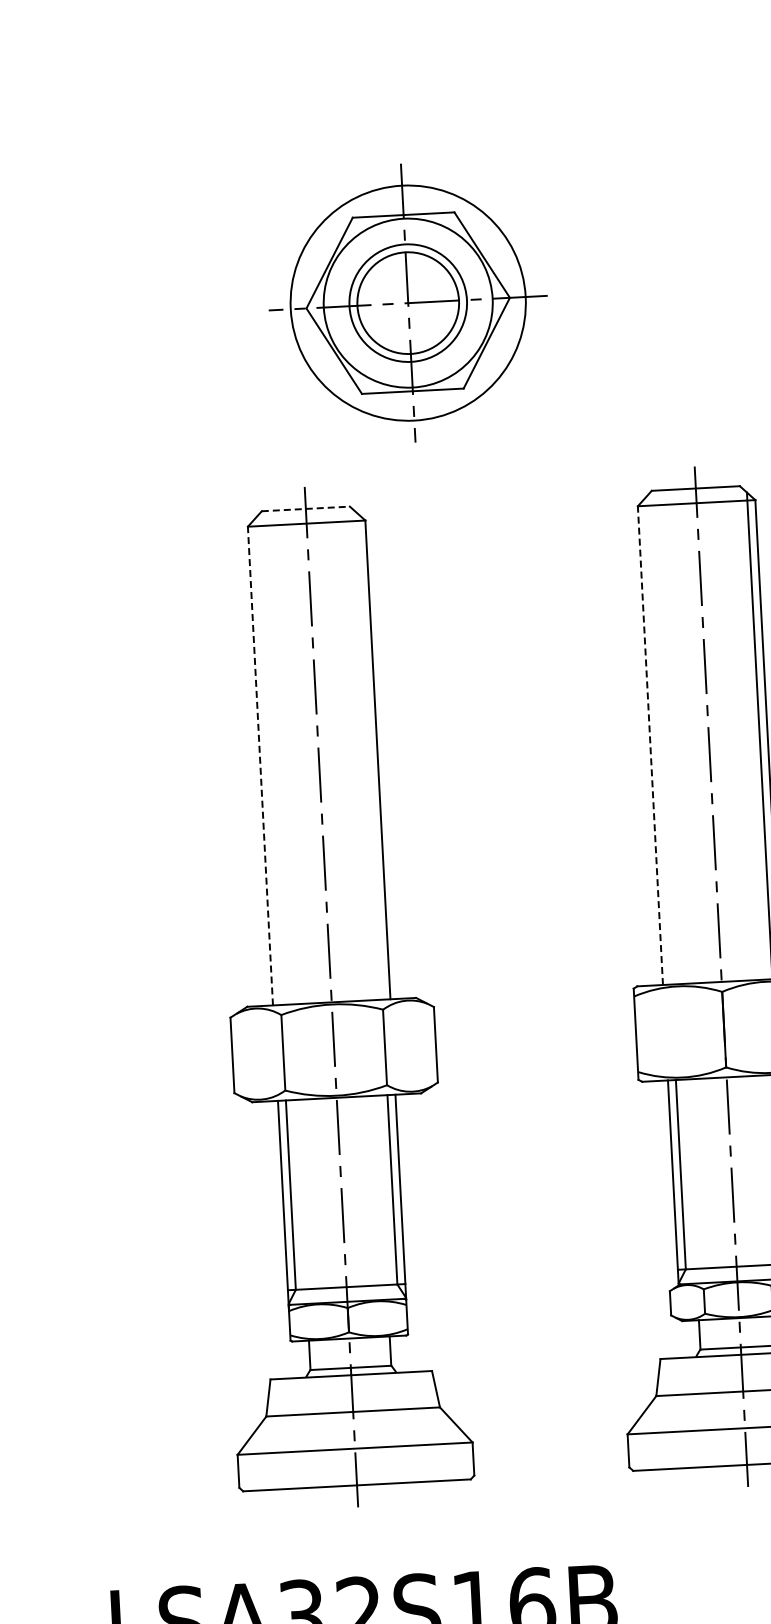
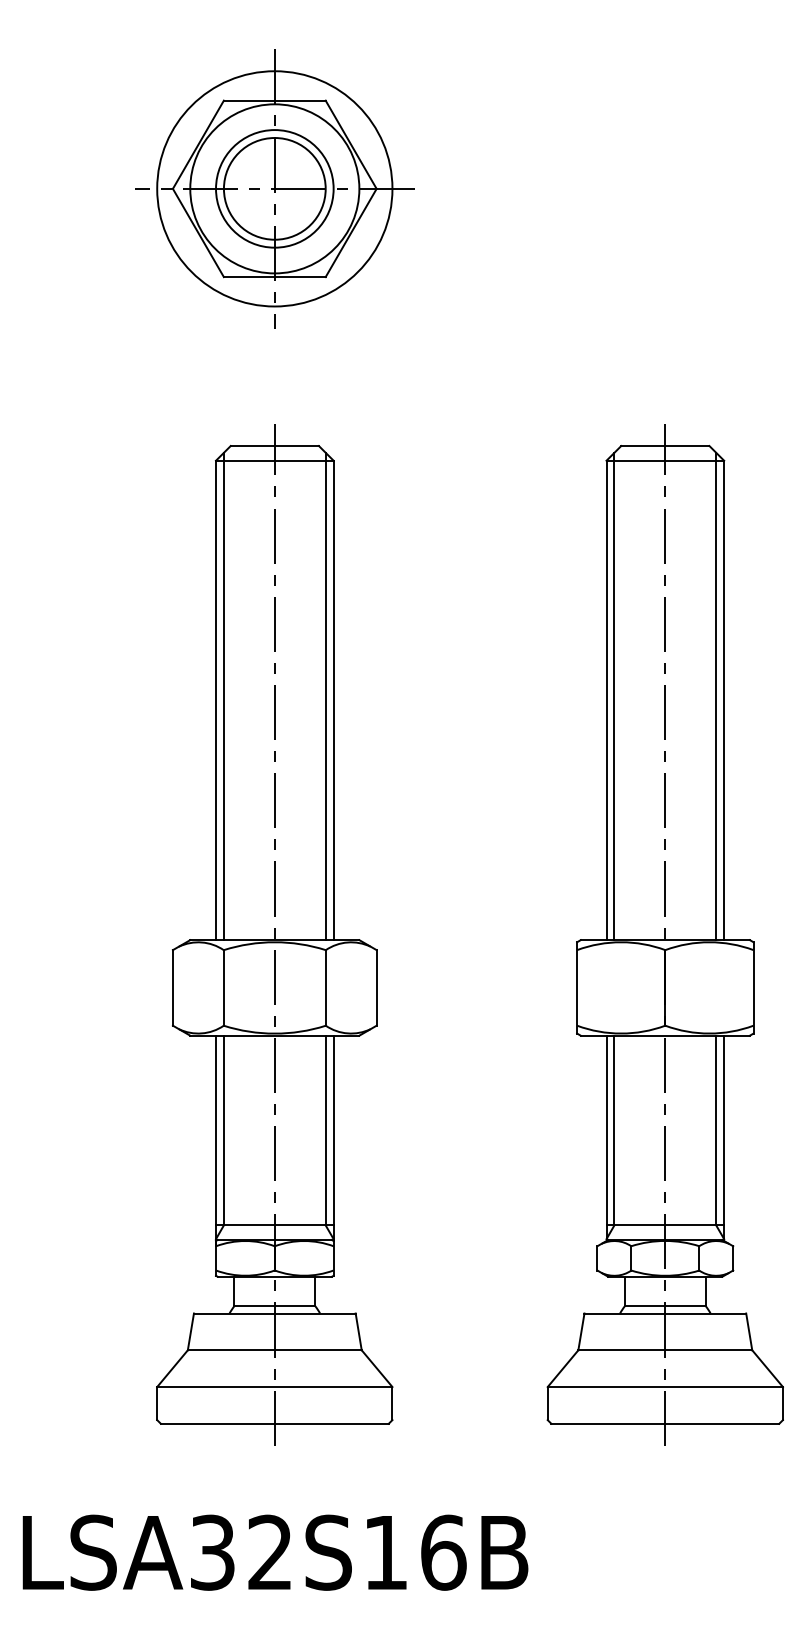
part: (407, 302) -> (274, 188), moved
line: (306, 509) -> (275, 446), dashed -> solid
line: (658, 741) -> (614, 696), added
line: (650, 745) -> (606, 700), dashed -> solid
line: (369, 756) -> (325, 696), added
line: (267, 761) -> (223, 696), added
line: (260, 766) -> (216, 700), dashed -> solid

